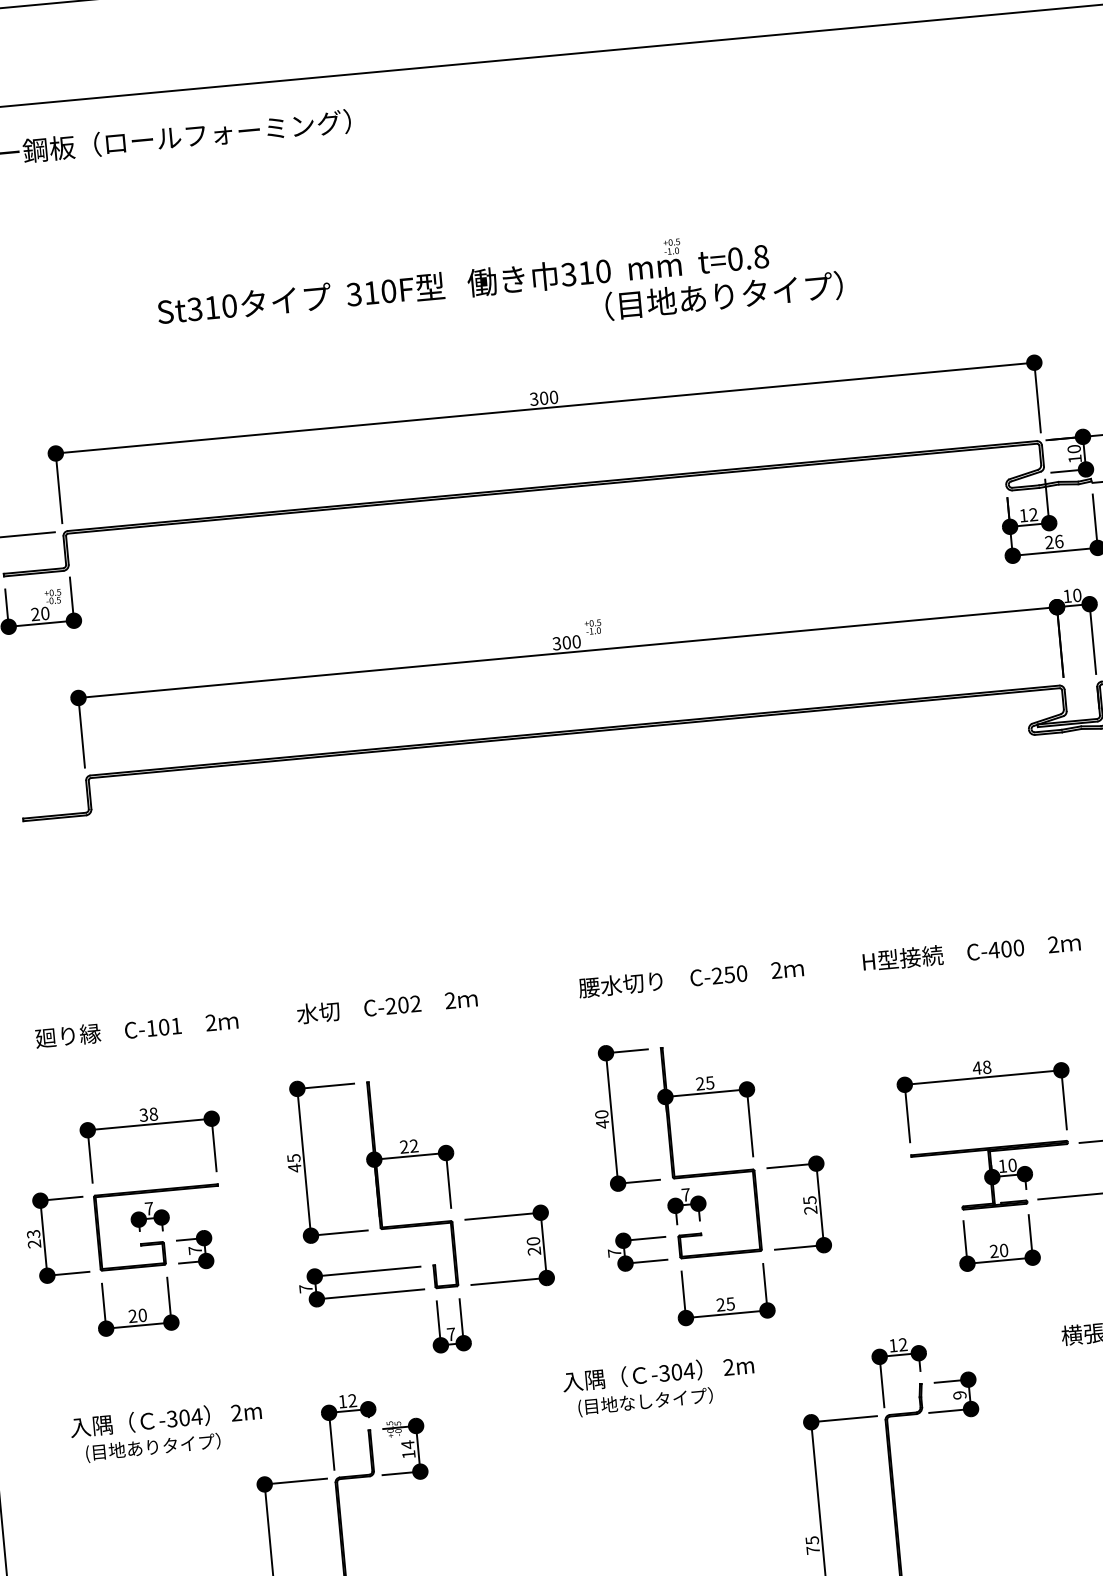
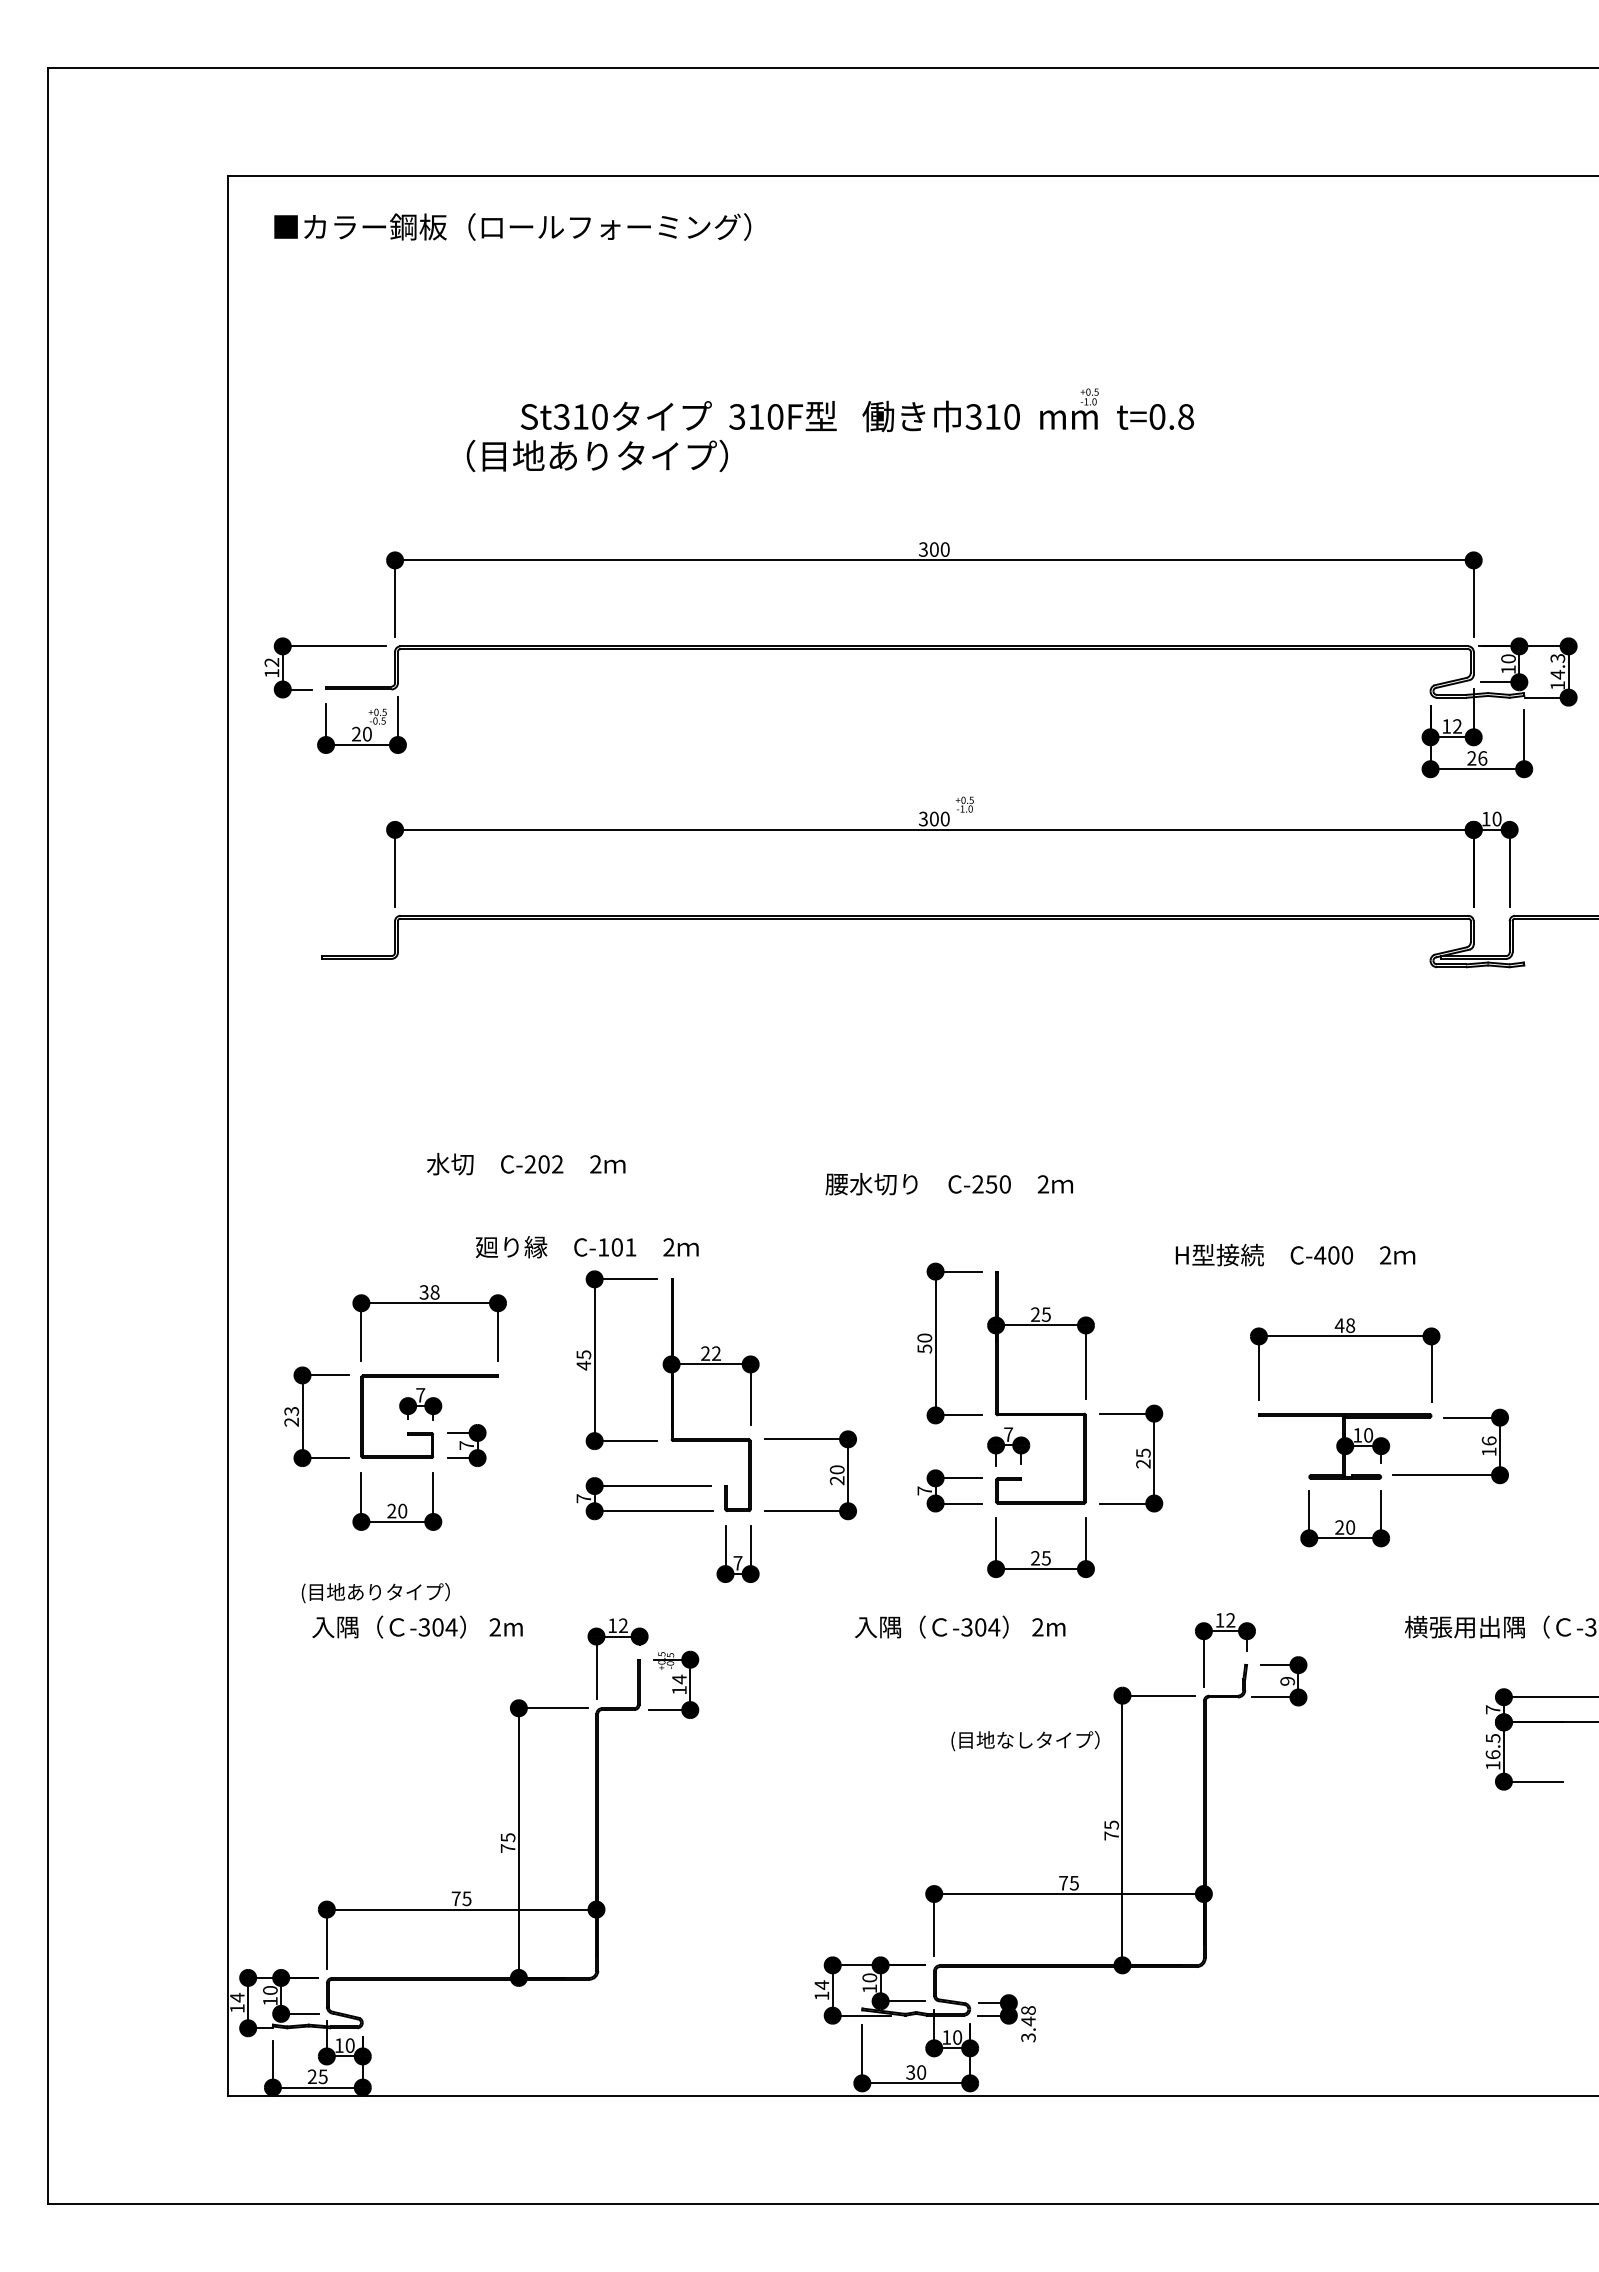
text: (723, 295) -> (596, 455), moved
text: (971, 951) -> (1295, 1254), moved
text: (690, 978) -> (948, 1184), moved
text: (387, 1006) -> (526, 1164), moved
text: (136, 1029) -> (586, 1247), moved
text: (602, 1123) -> (924, 1348), 40 -> 50
text: (645, 1402) -> (1025, 1741), moved
text: (153, 1448) -> (375, 1593), moved

